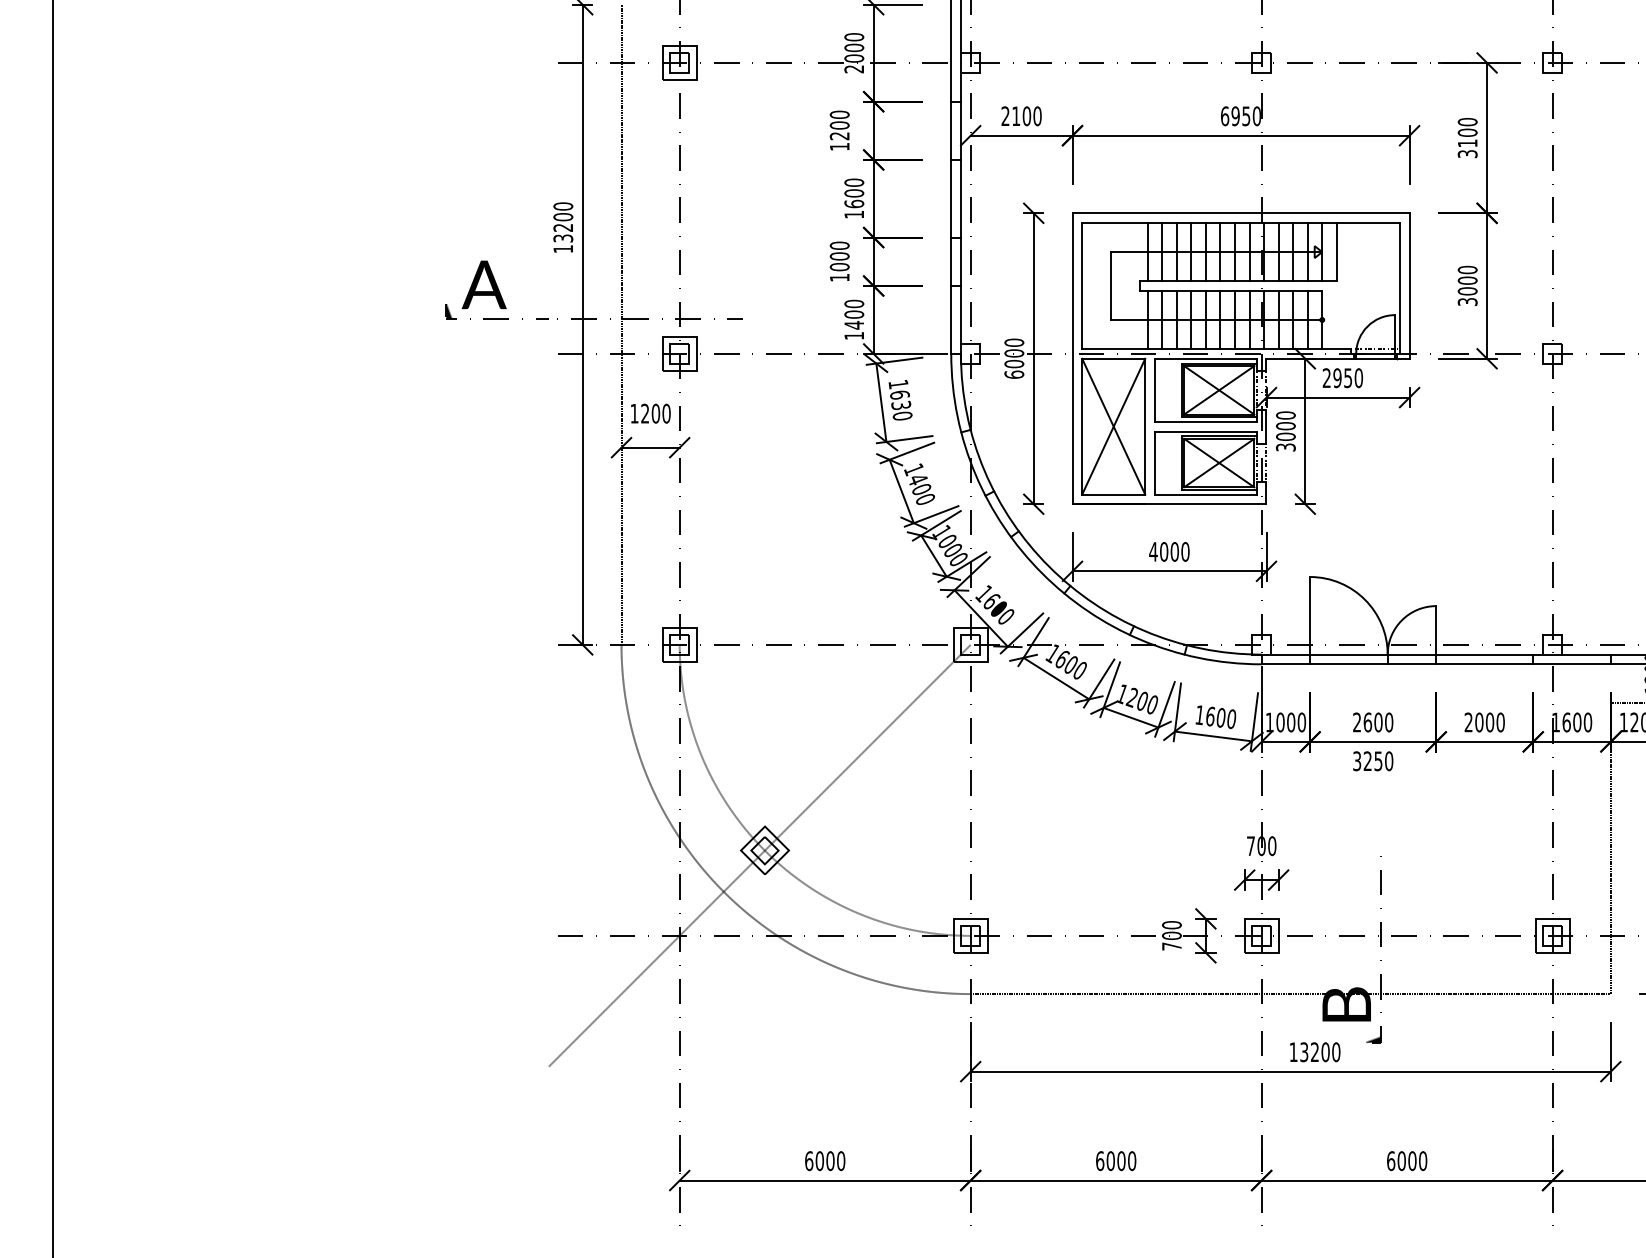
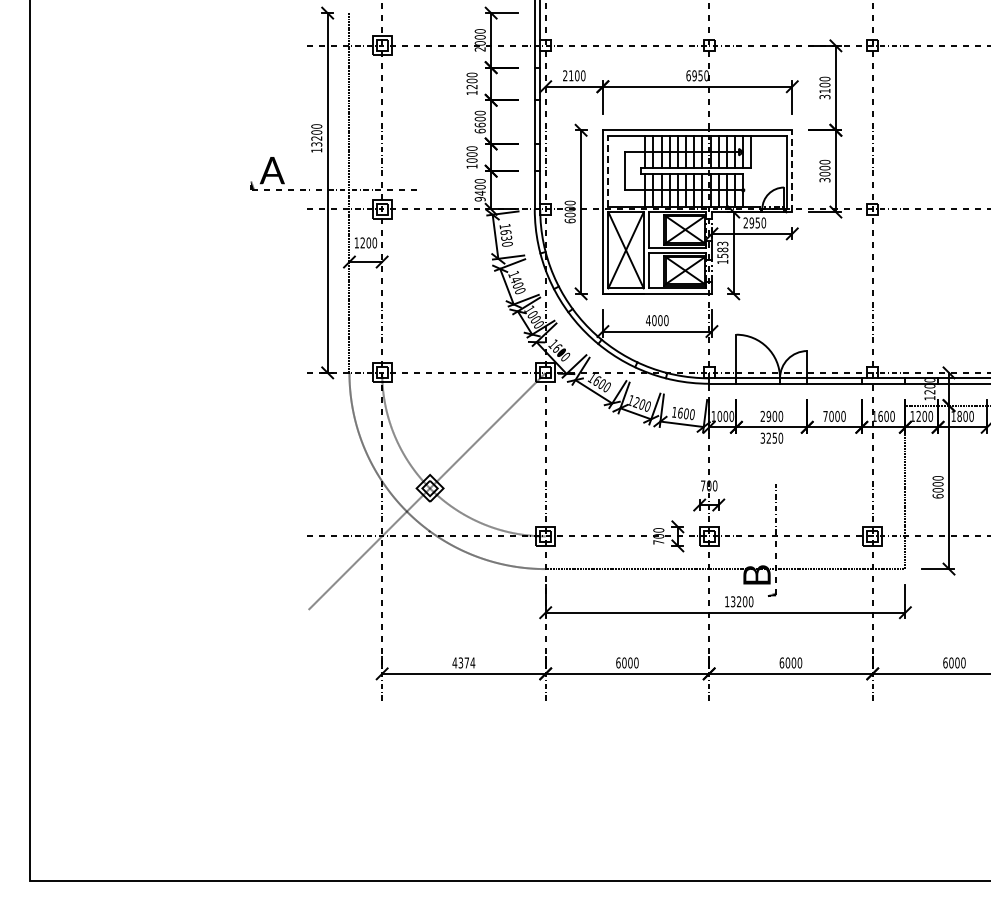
text: (852, 213) -> (479, 130), 1600 -> 6600
line: (1082, 284) -> (608, 170), solid -> dashed
line: (1409, 286) -> (792, 171), solid -> dashed
text: (852, 336) -> (479, 199), 1400 -> 9400
text: (1285, 430) -> (722, 252), 3000 -> 1583
text: (1367, 720) -> (768, 415), 2600 -> 2900
text: (1468, 720) -> (825, 415), 2000 -> 7000
text: (824, 1160) -> (463, 662), 6000 -> 4374

